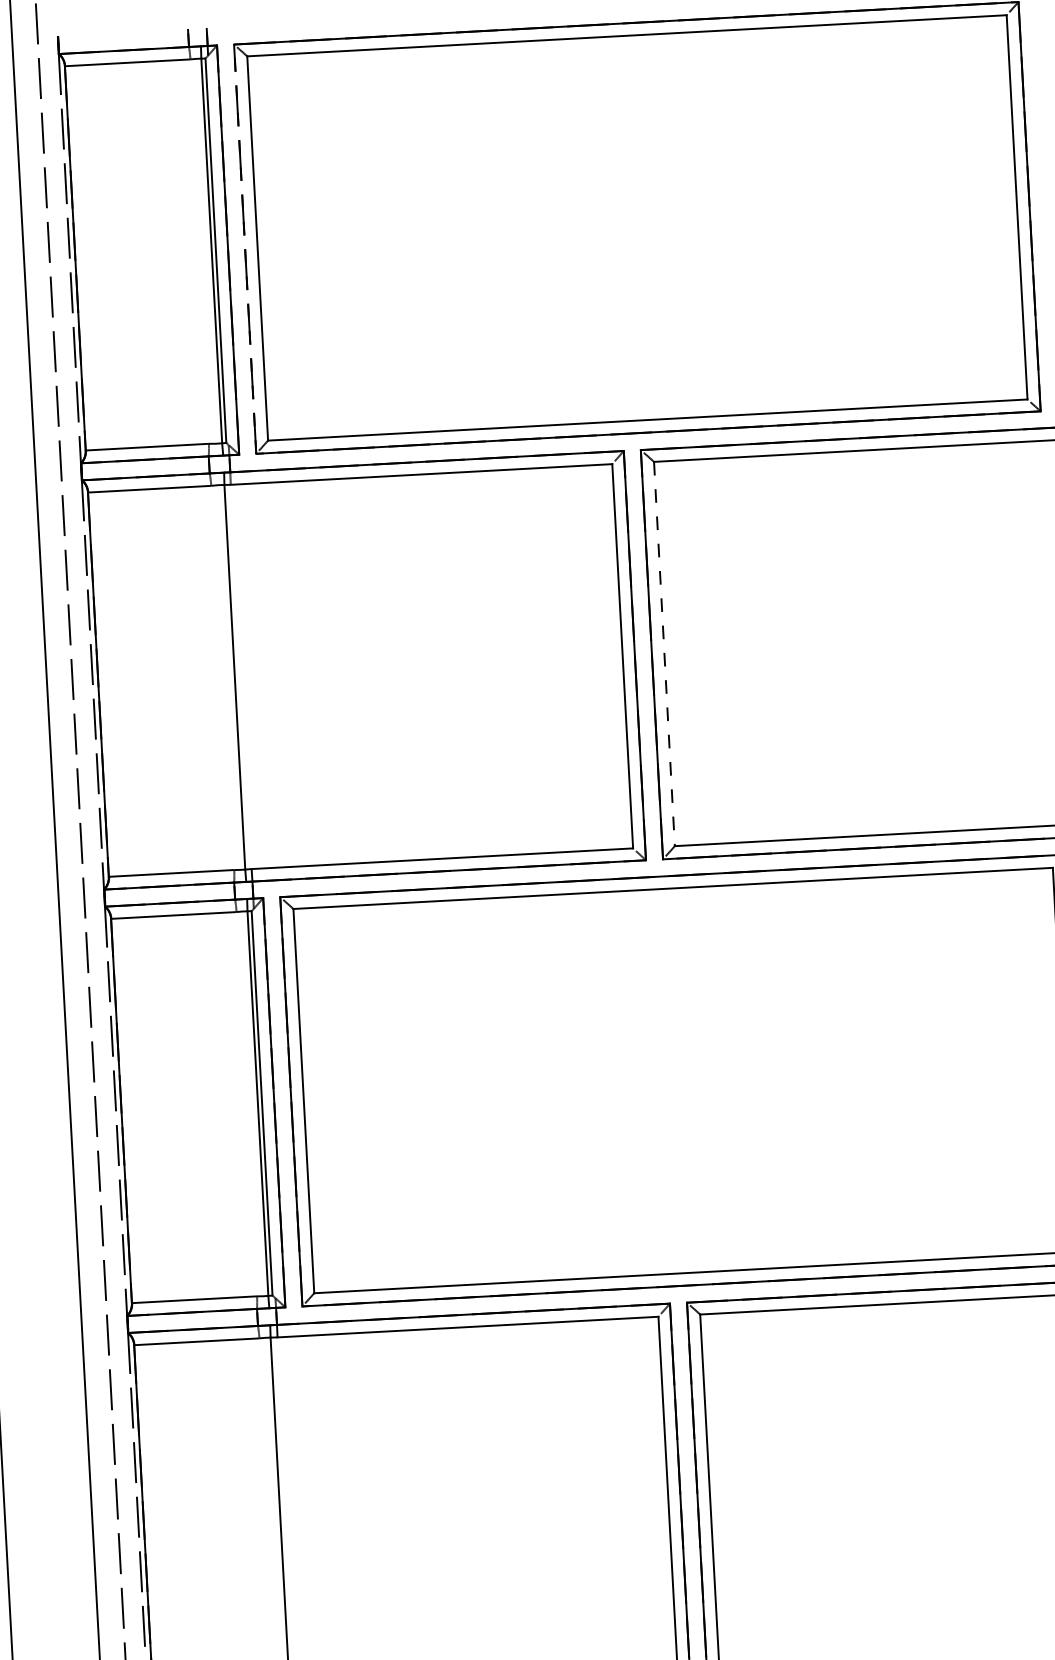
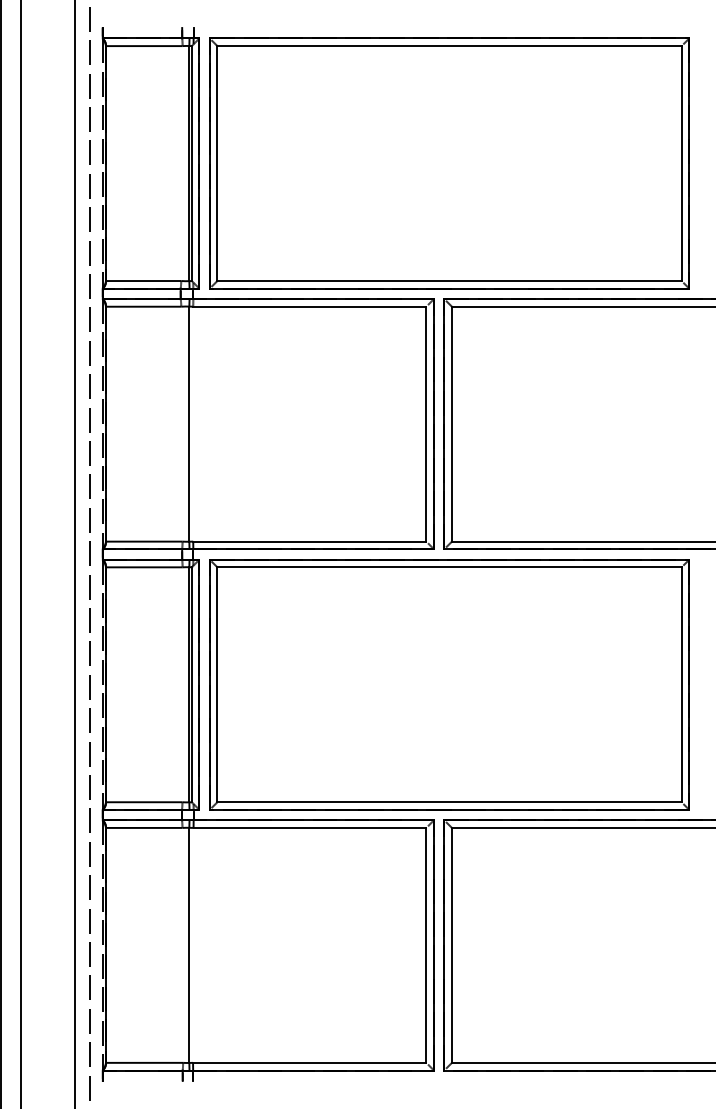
line: (244, 249) -> (209, 163), dashed -> solid
line: (663, 654) -> (451, 424), dashed -> solid

